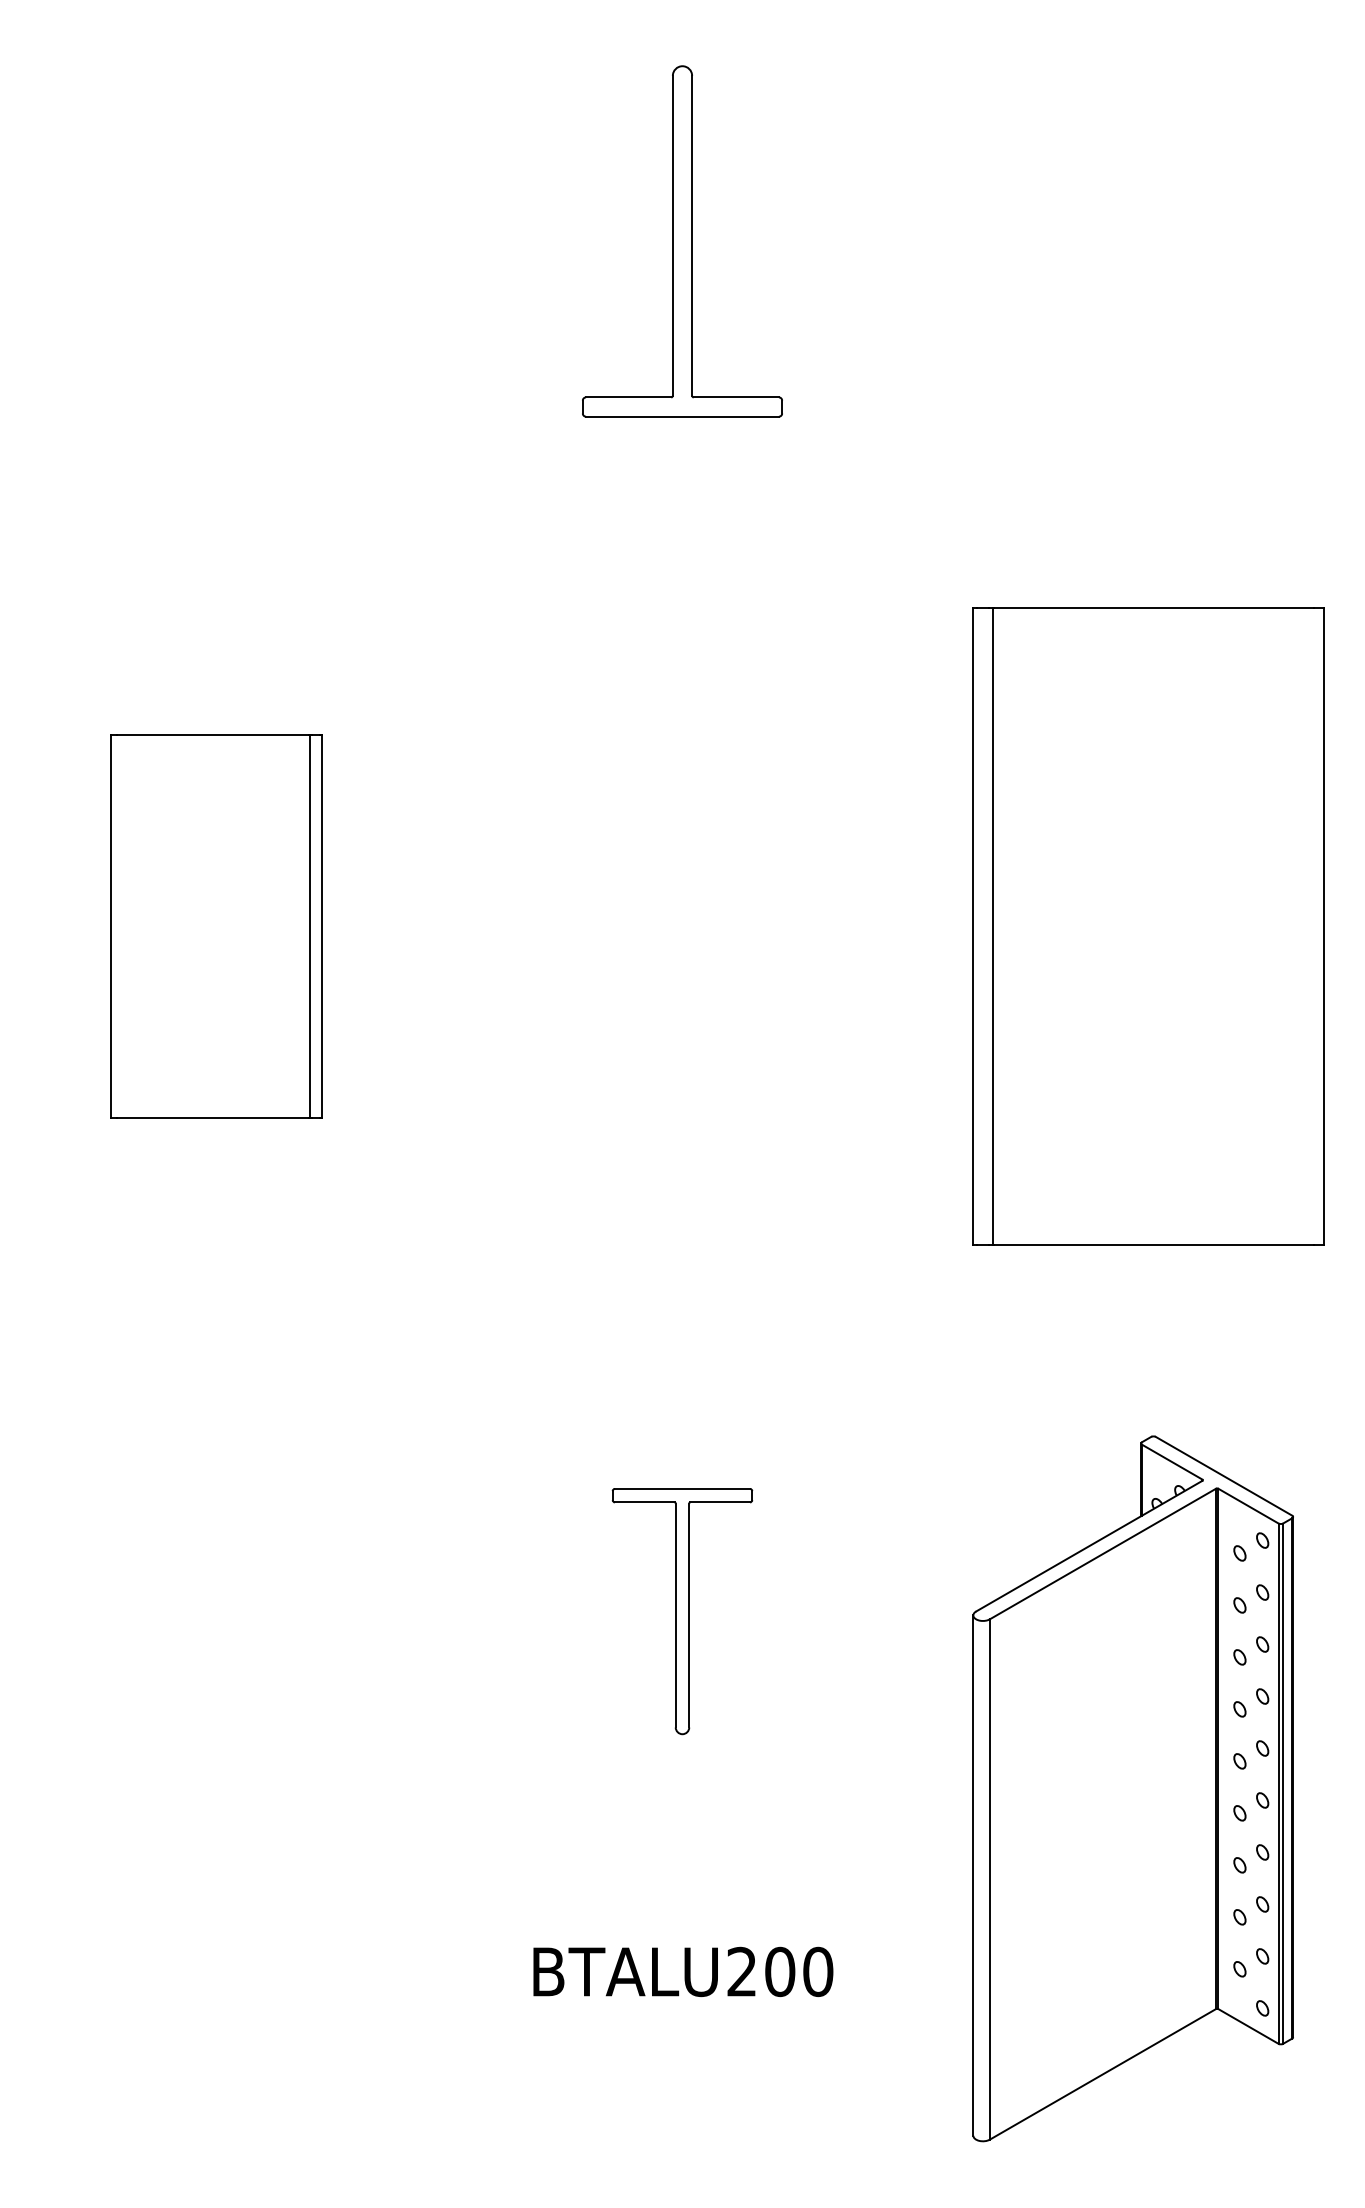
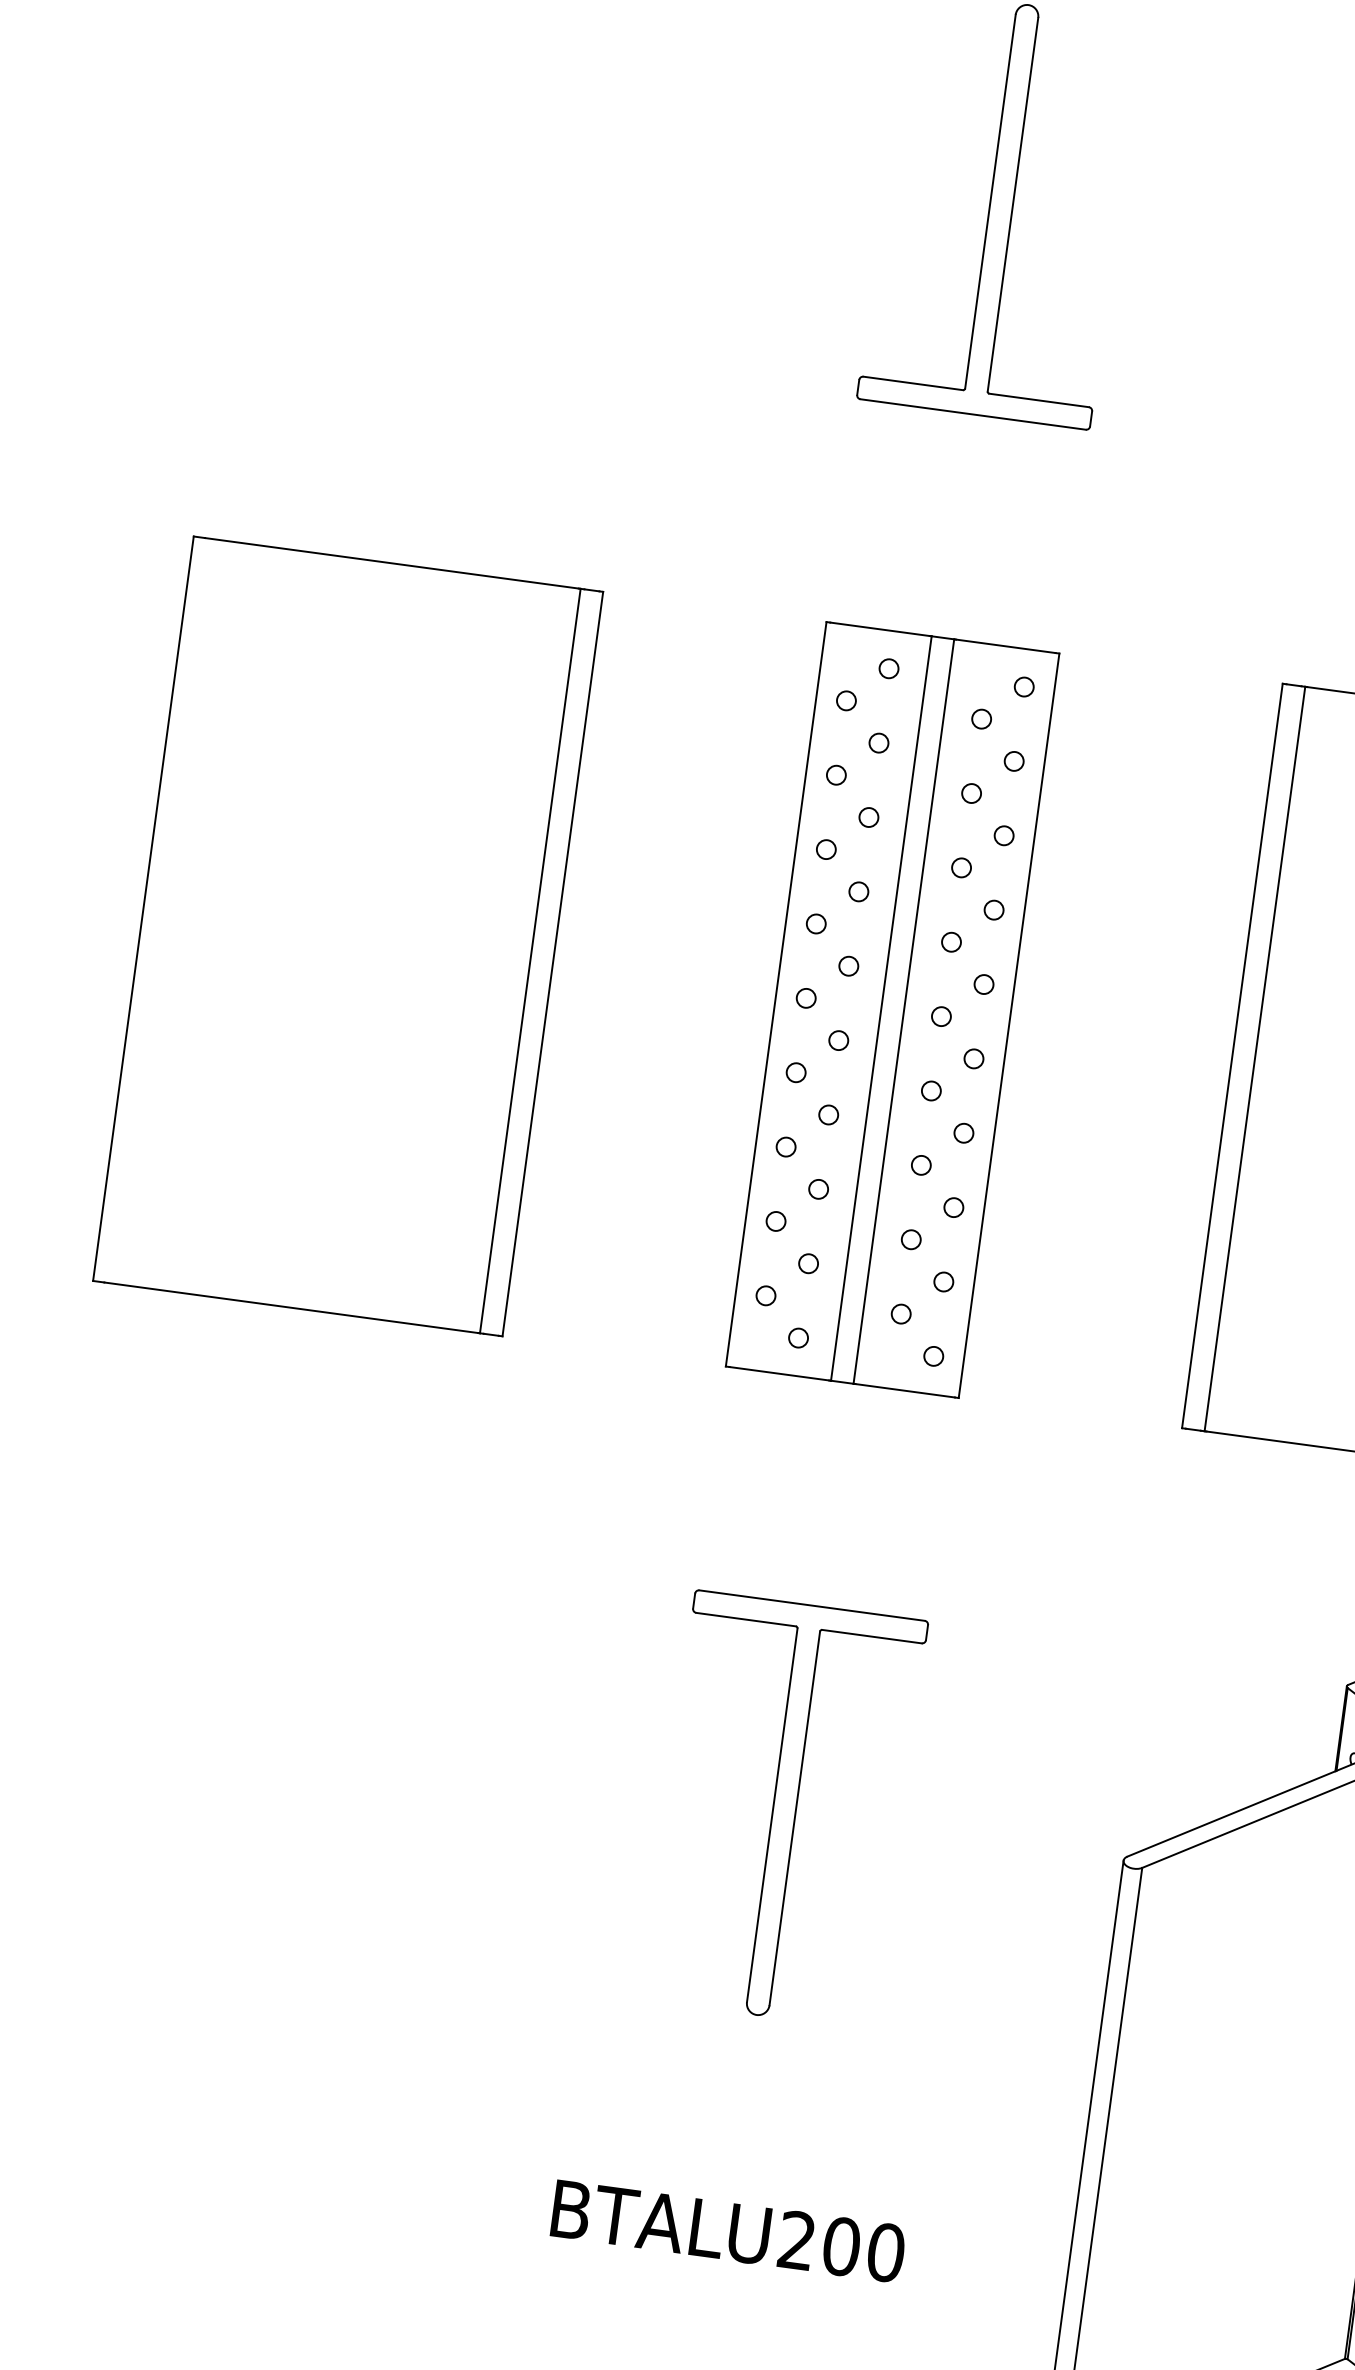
part: (216, 926) -> (348, 936), size x1.67
part: (682, 926) -> (892, 1010), added
part: (682, 1611) -> (784, 1810), size x1.43

